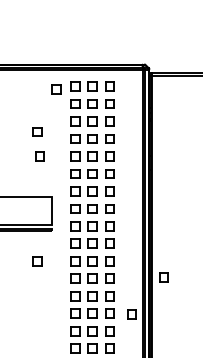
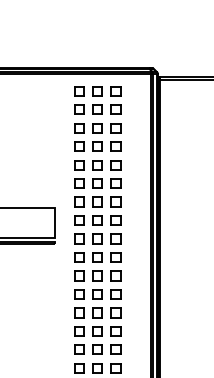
part: (55, 89) -> (58, 94), removed
part: (37, 132) -> (39, 139), removed
part: (40, 156) -> (42, 165), removed
part: (37, 260) -> (39, 275), removed
part: (163, 276) -> (172, 292), removed
part: (131, 314) -> (138, 332), removed

